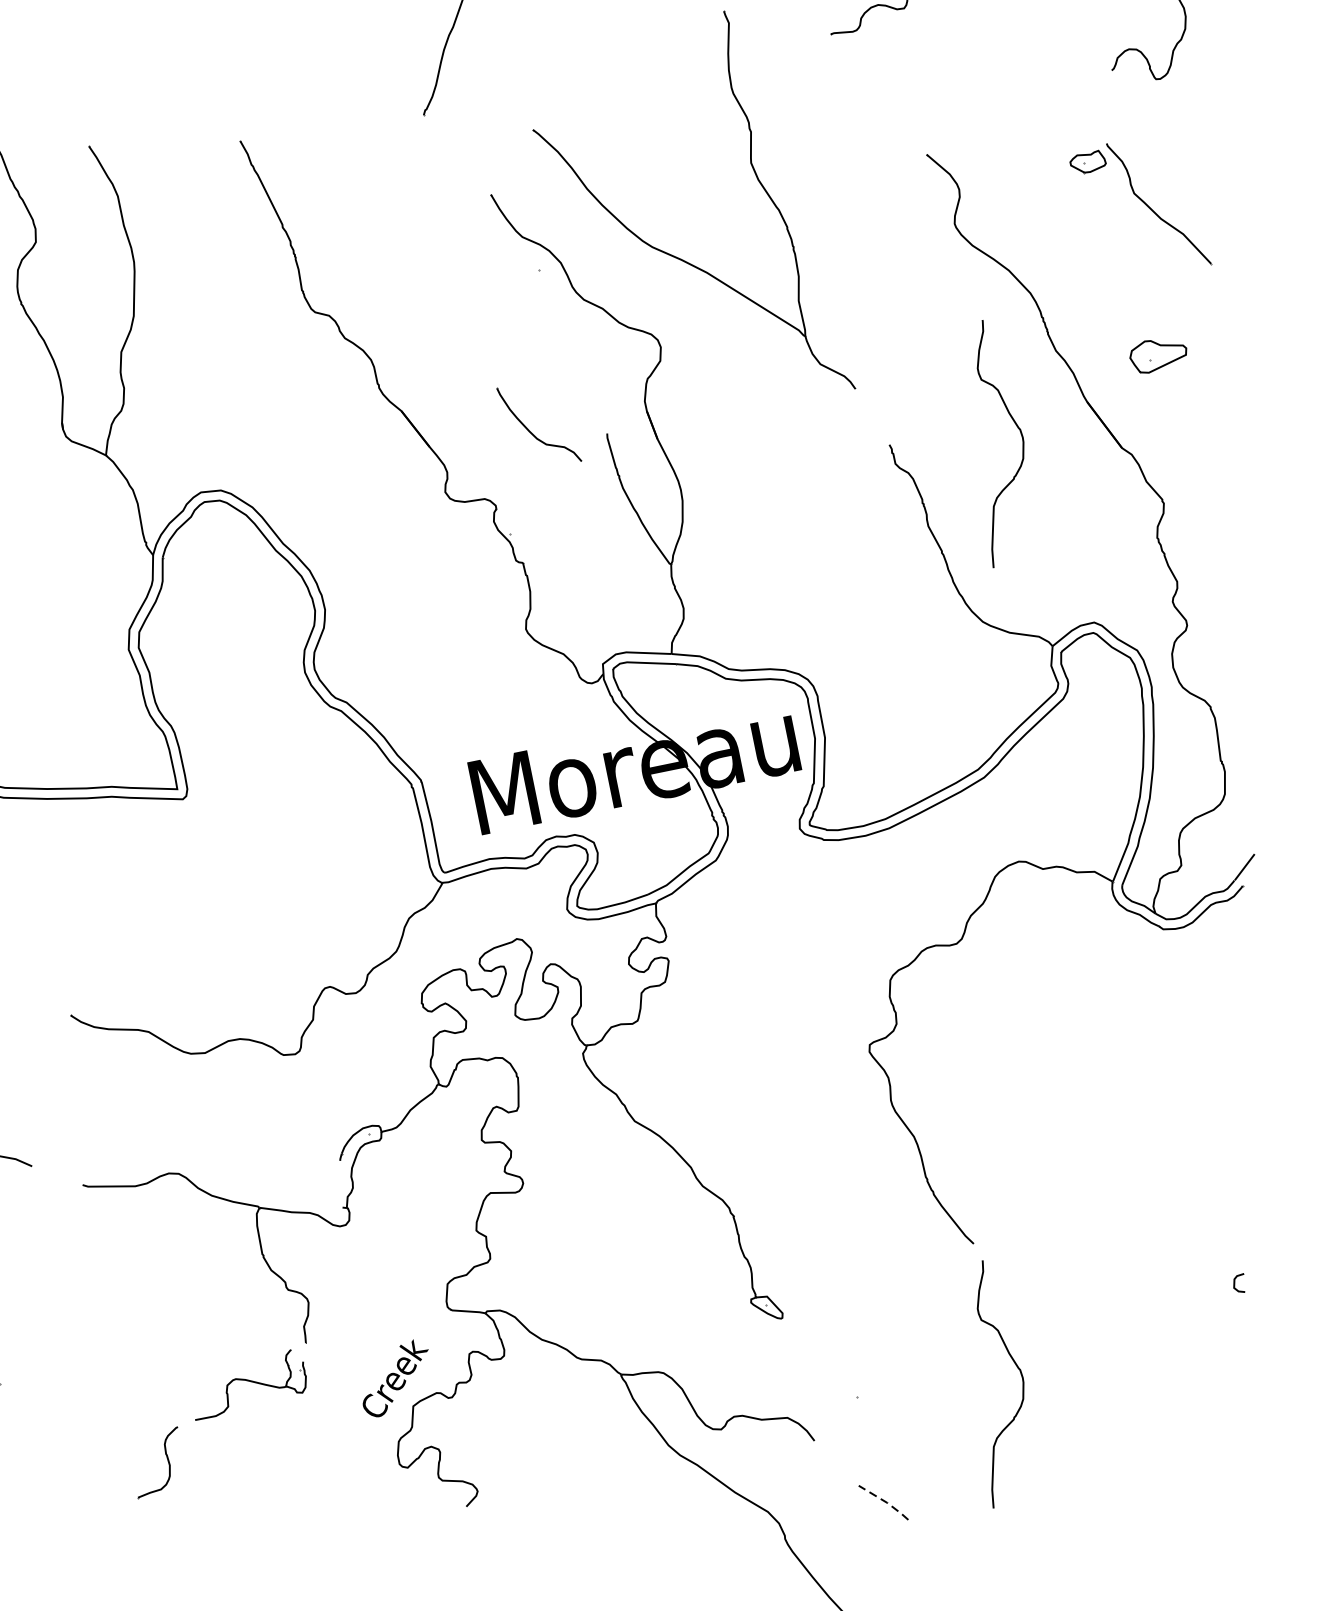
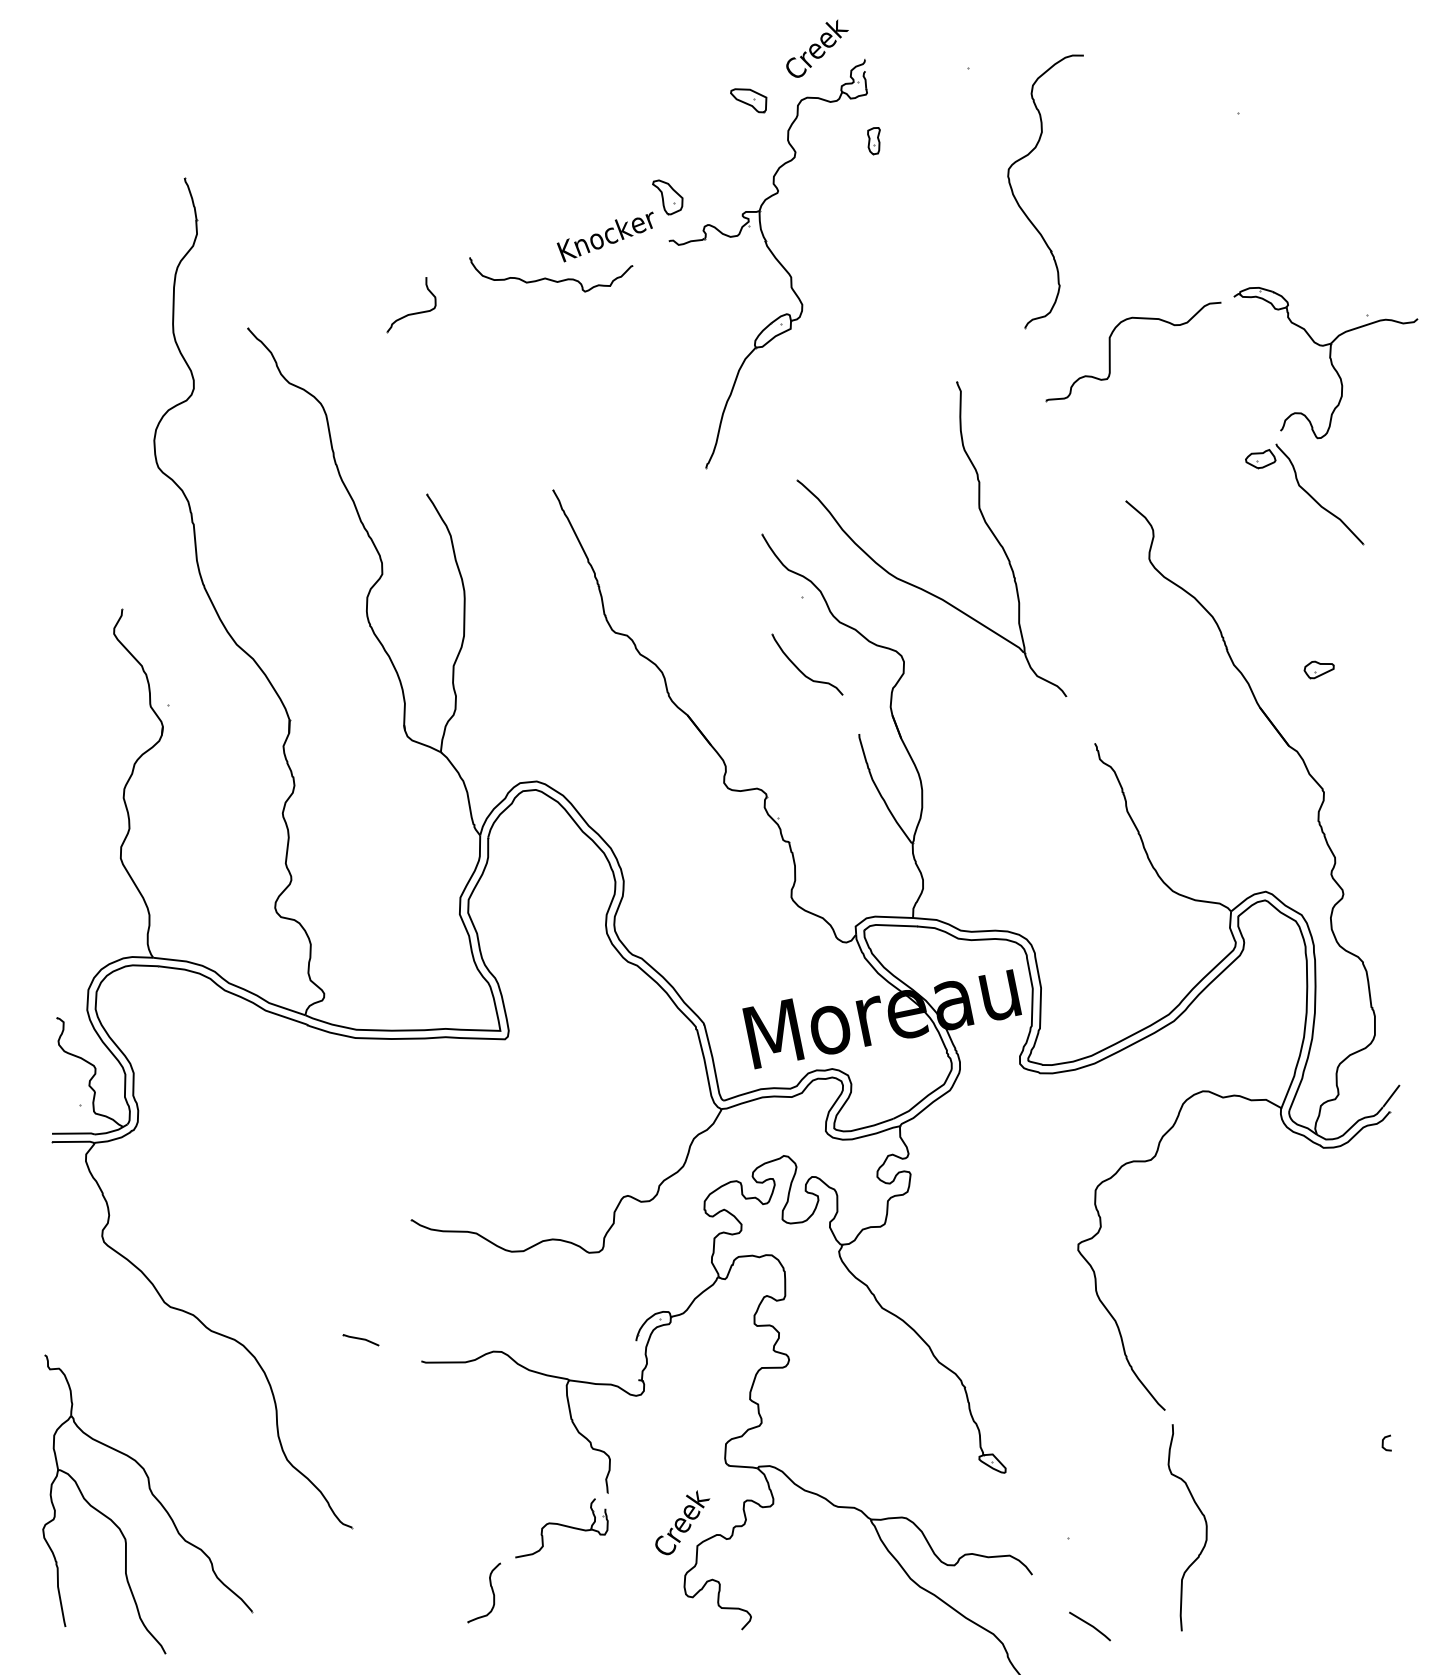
part: (1140, 204) -> (1304, 494), moved
part: (1157, 356) -> (1318, 669), size x0.62
part: (532, 431) -> (801, 670), moved
curve: (1021, 443) -> (1205, 742), removed
line: (885, 1501) -> (1091, 1625), dashed -> solid

